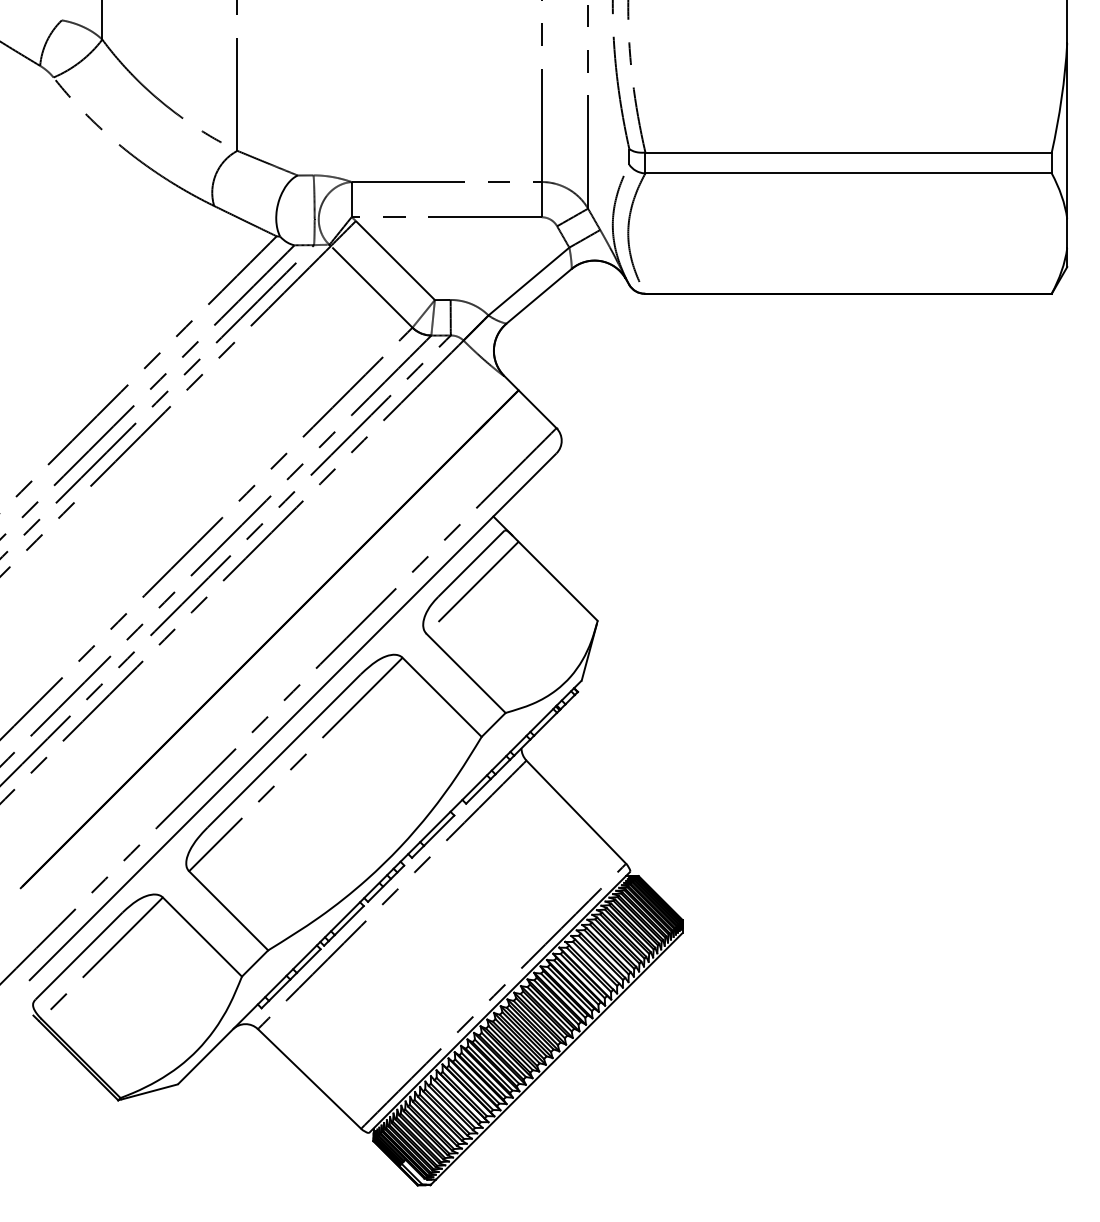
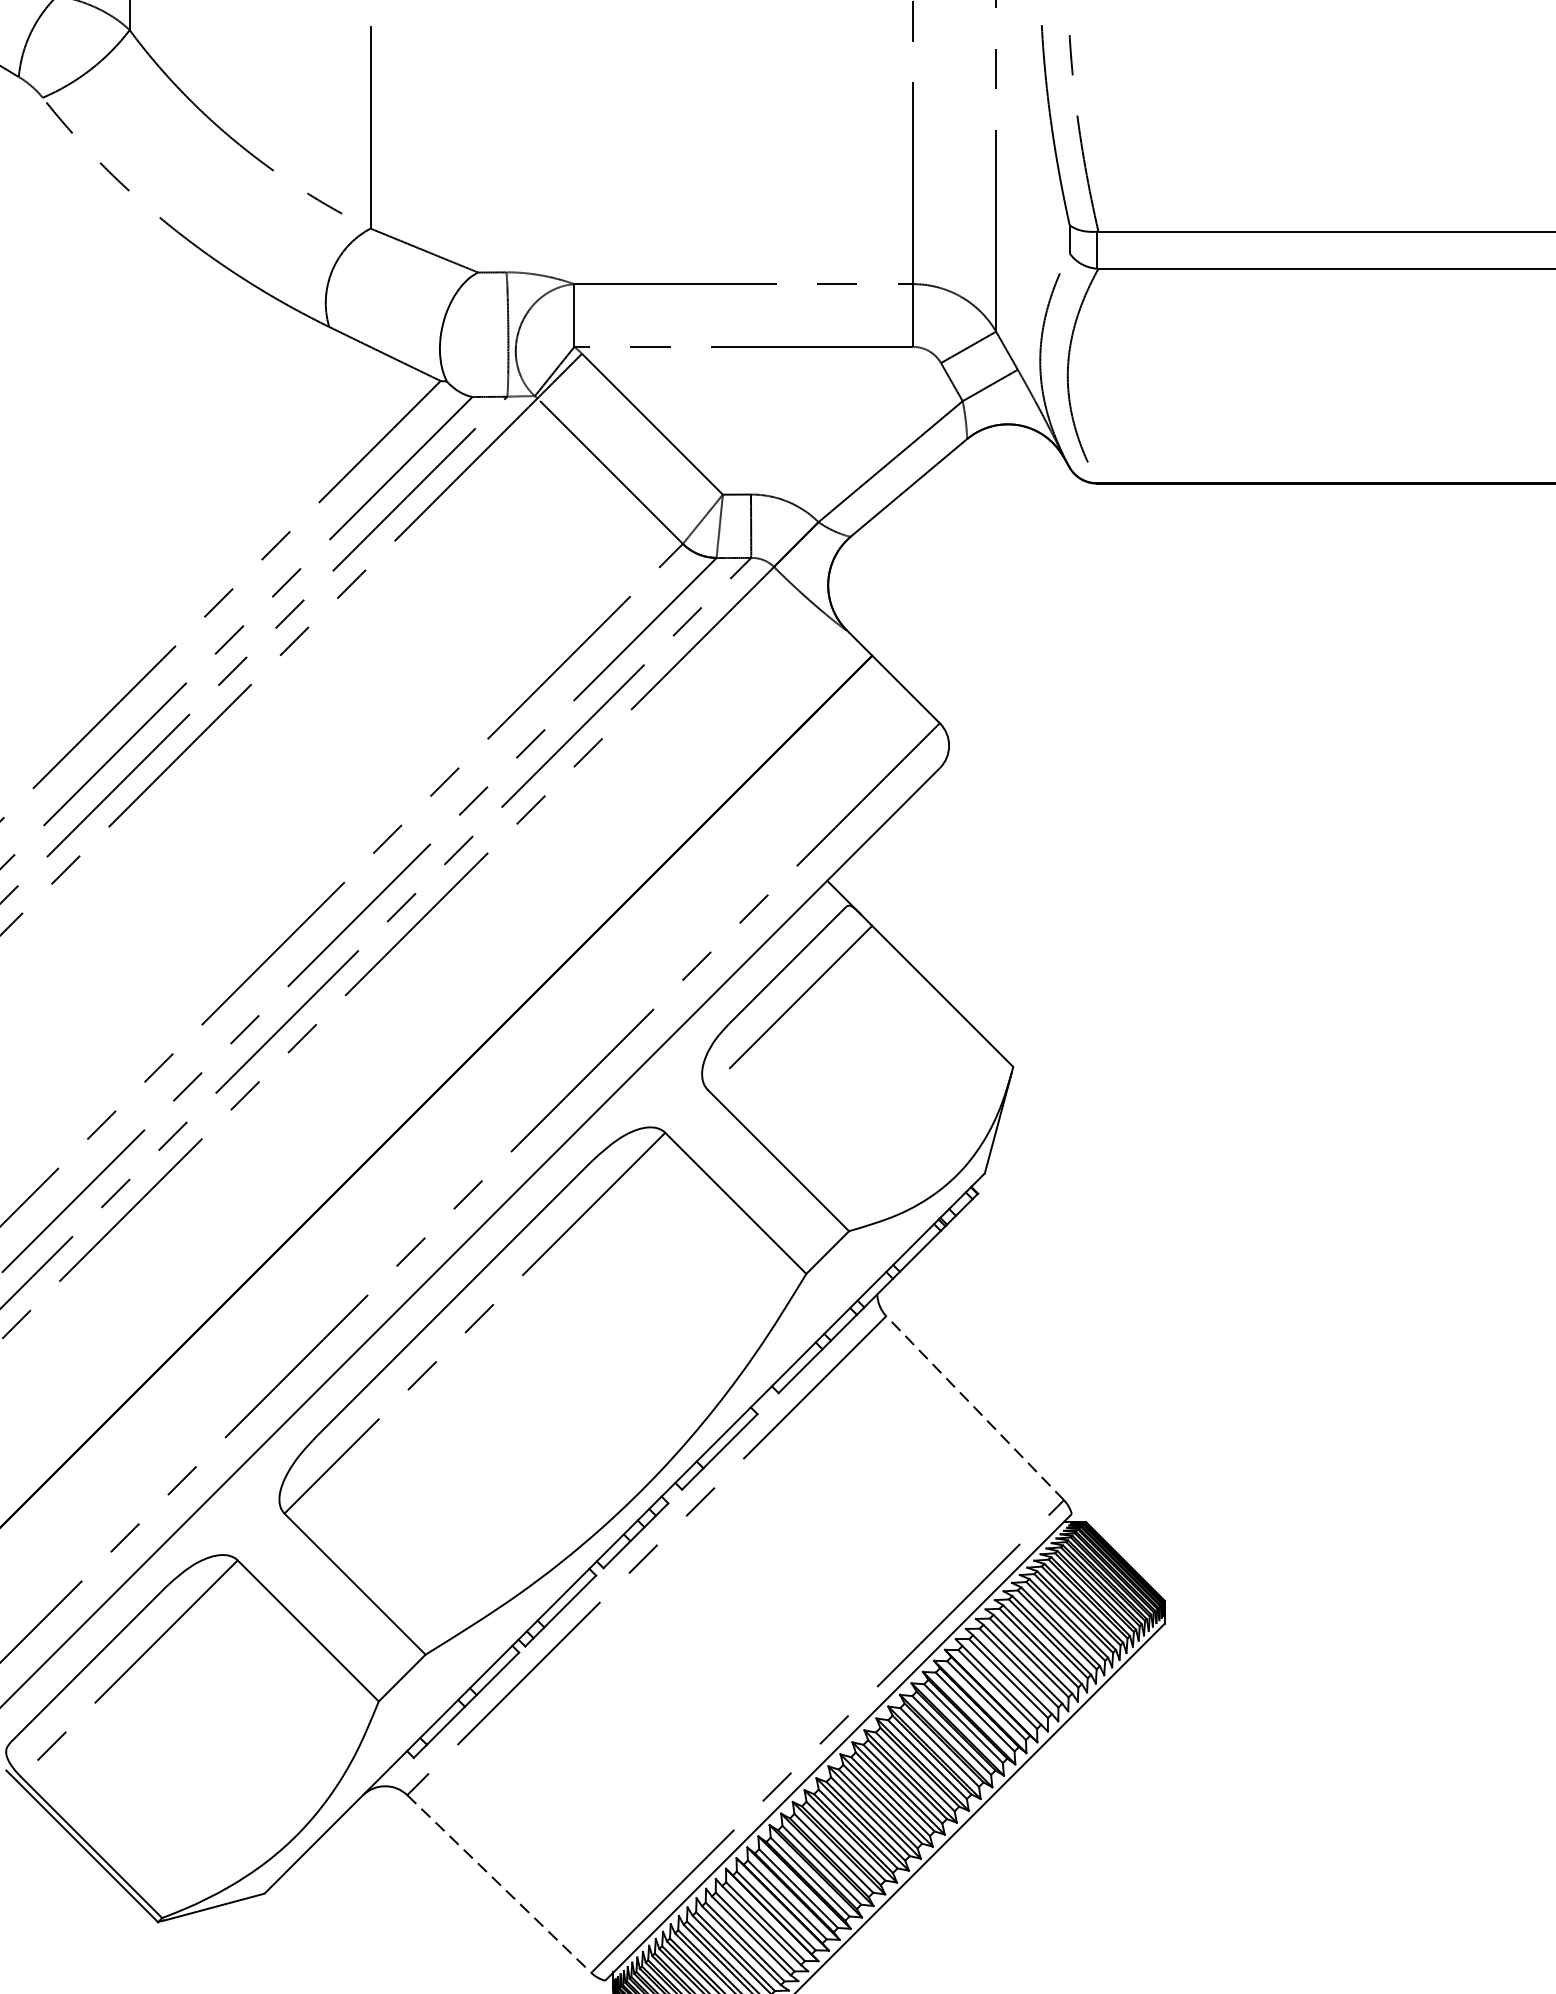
line: (576, 812) -> (975, 1408), solid -> dashed
line: (309, 1078) -> (499, 1883), solid -> dashed

